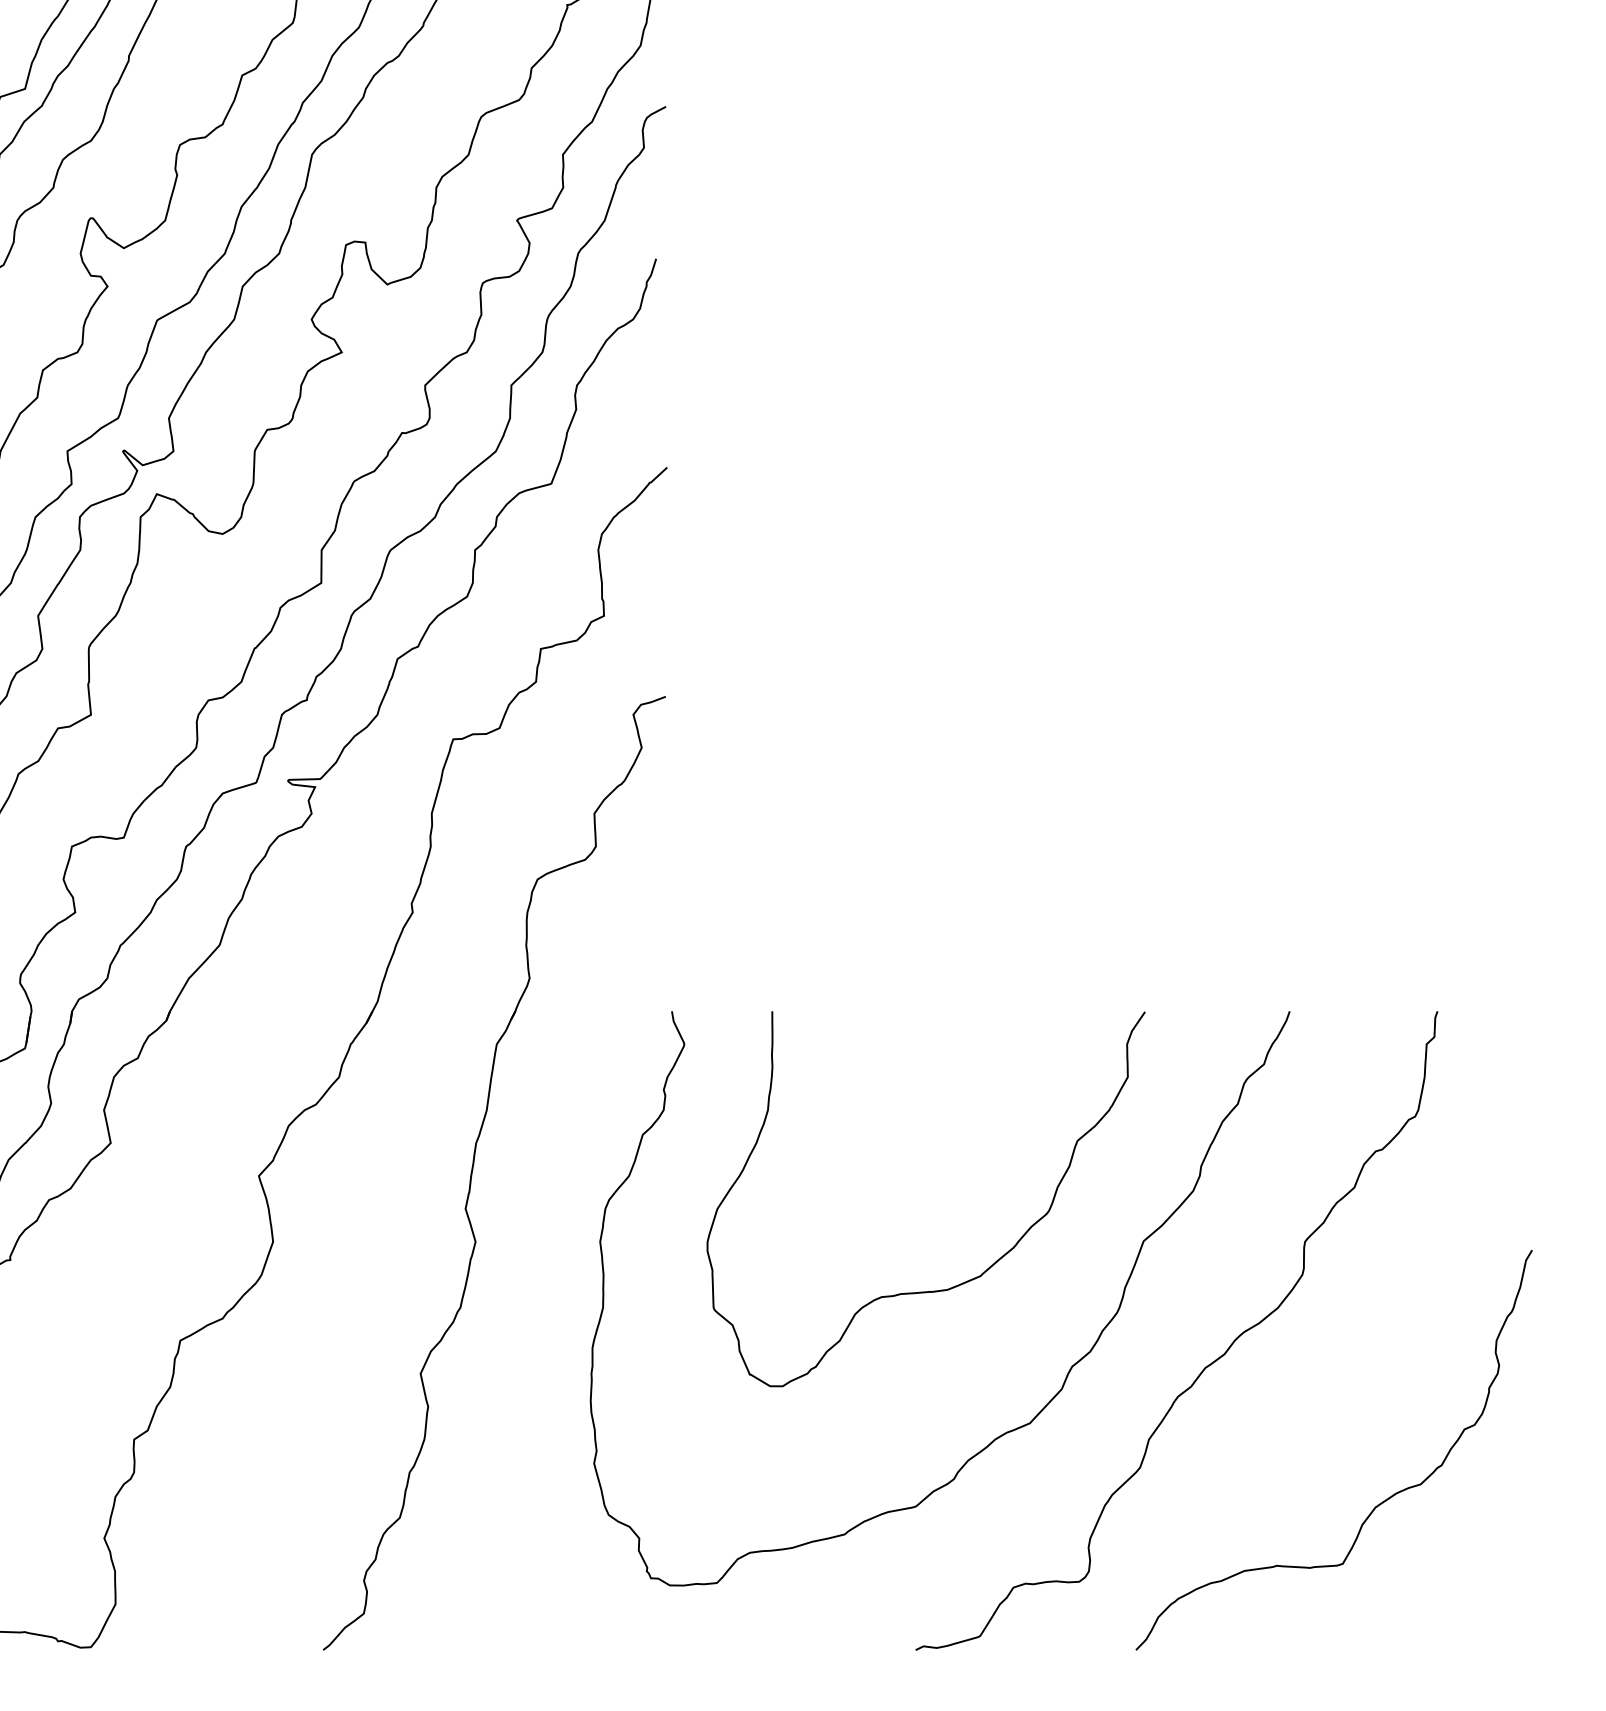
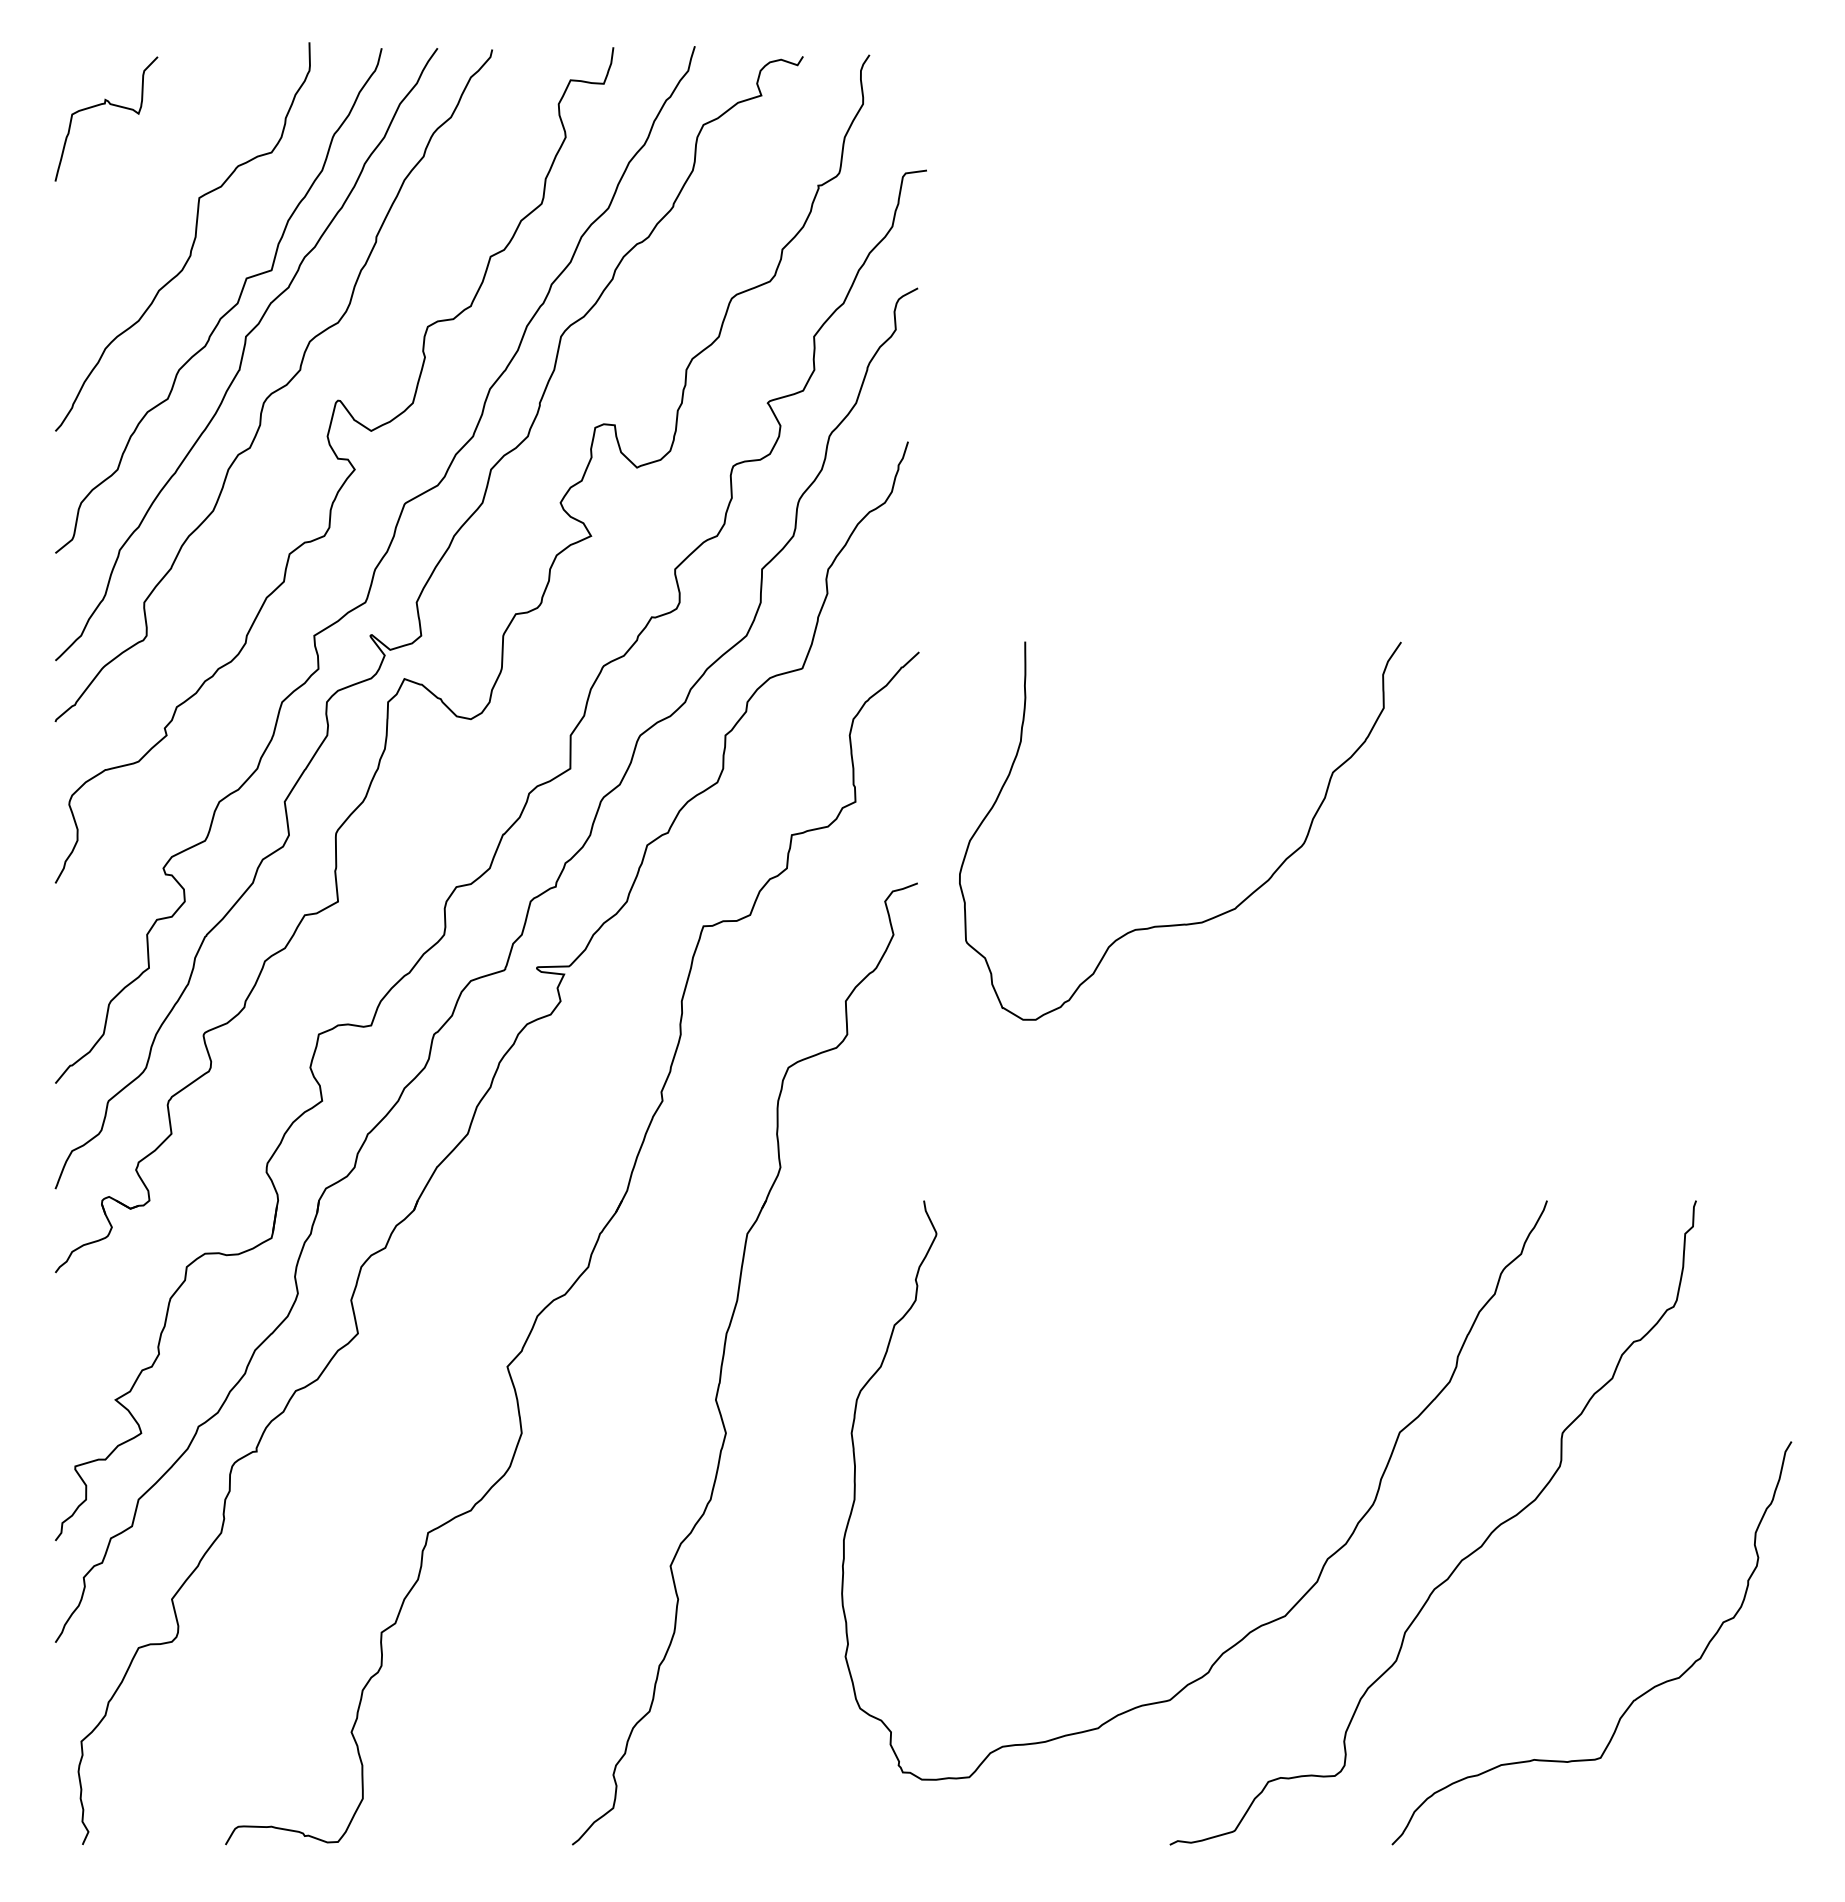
curve: (958, 1283) -> (1213, 916), moved

